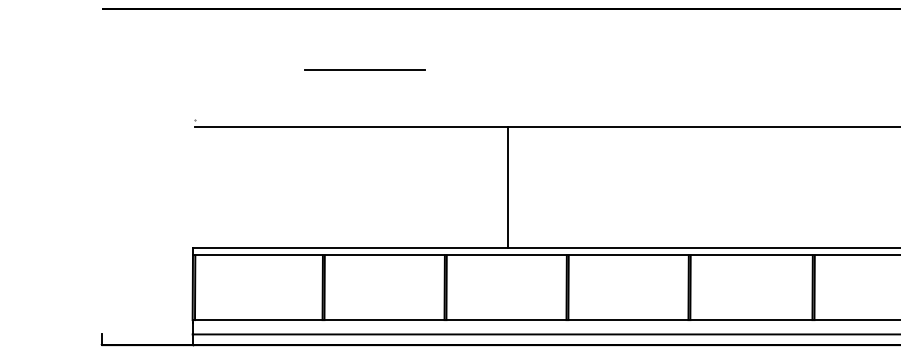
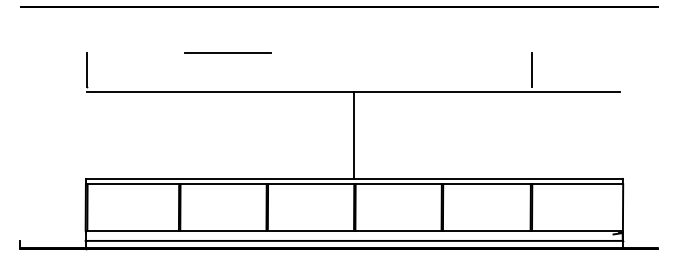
line: (365, 69) -> (227, 52), moved
line: (195, 95) -> (87, 69), added
line: (815, 95) -> (532, 69), added
line: (508, 186) -> (354, 134), moved

